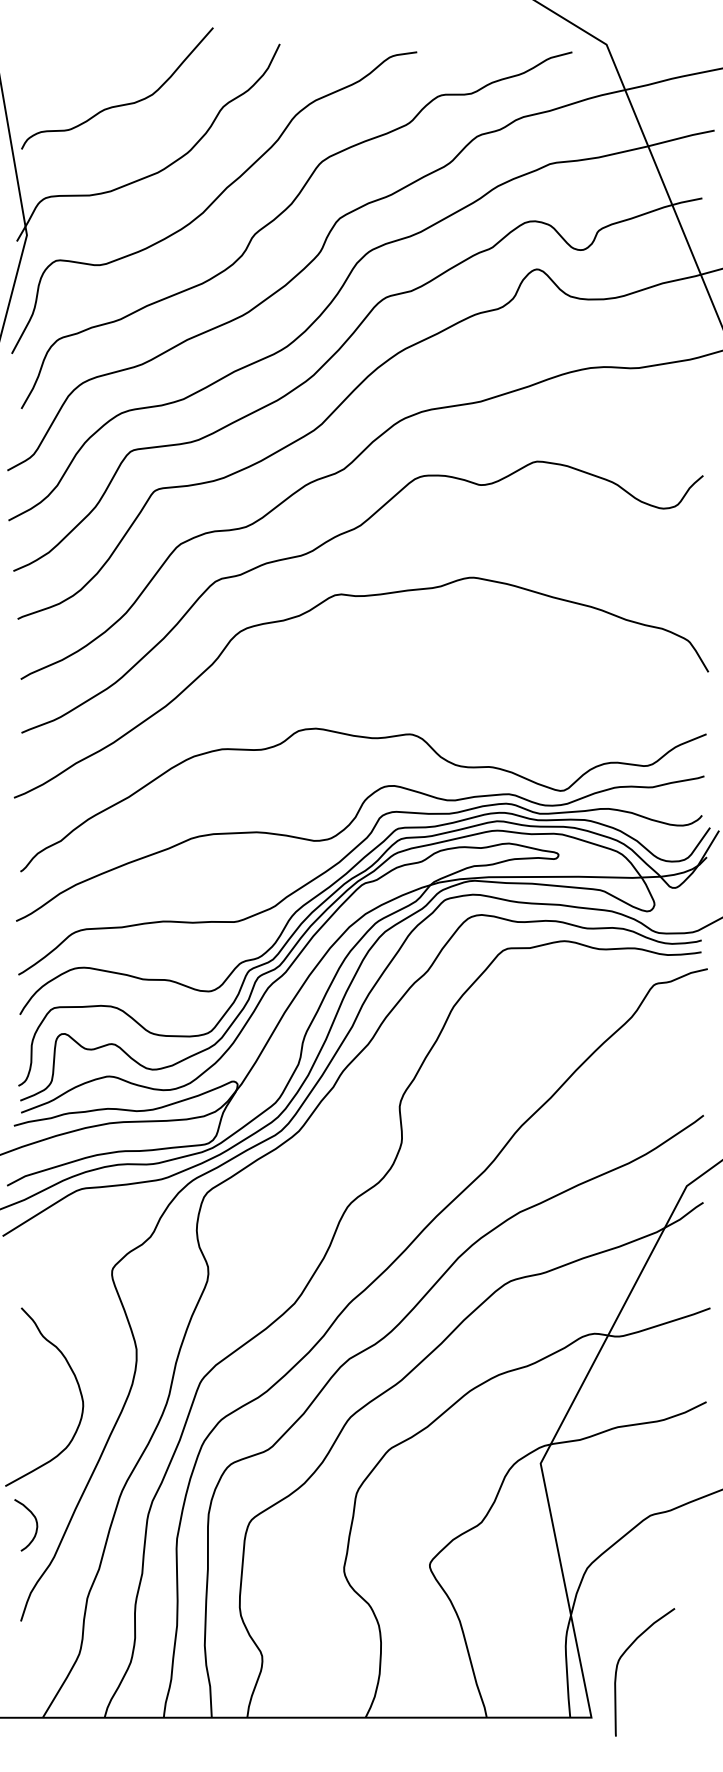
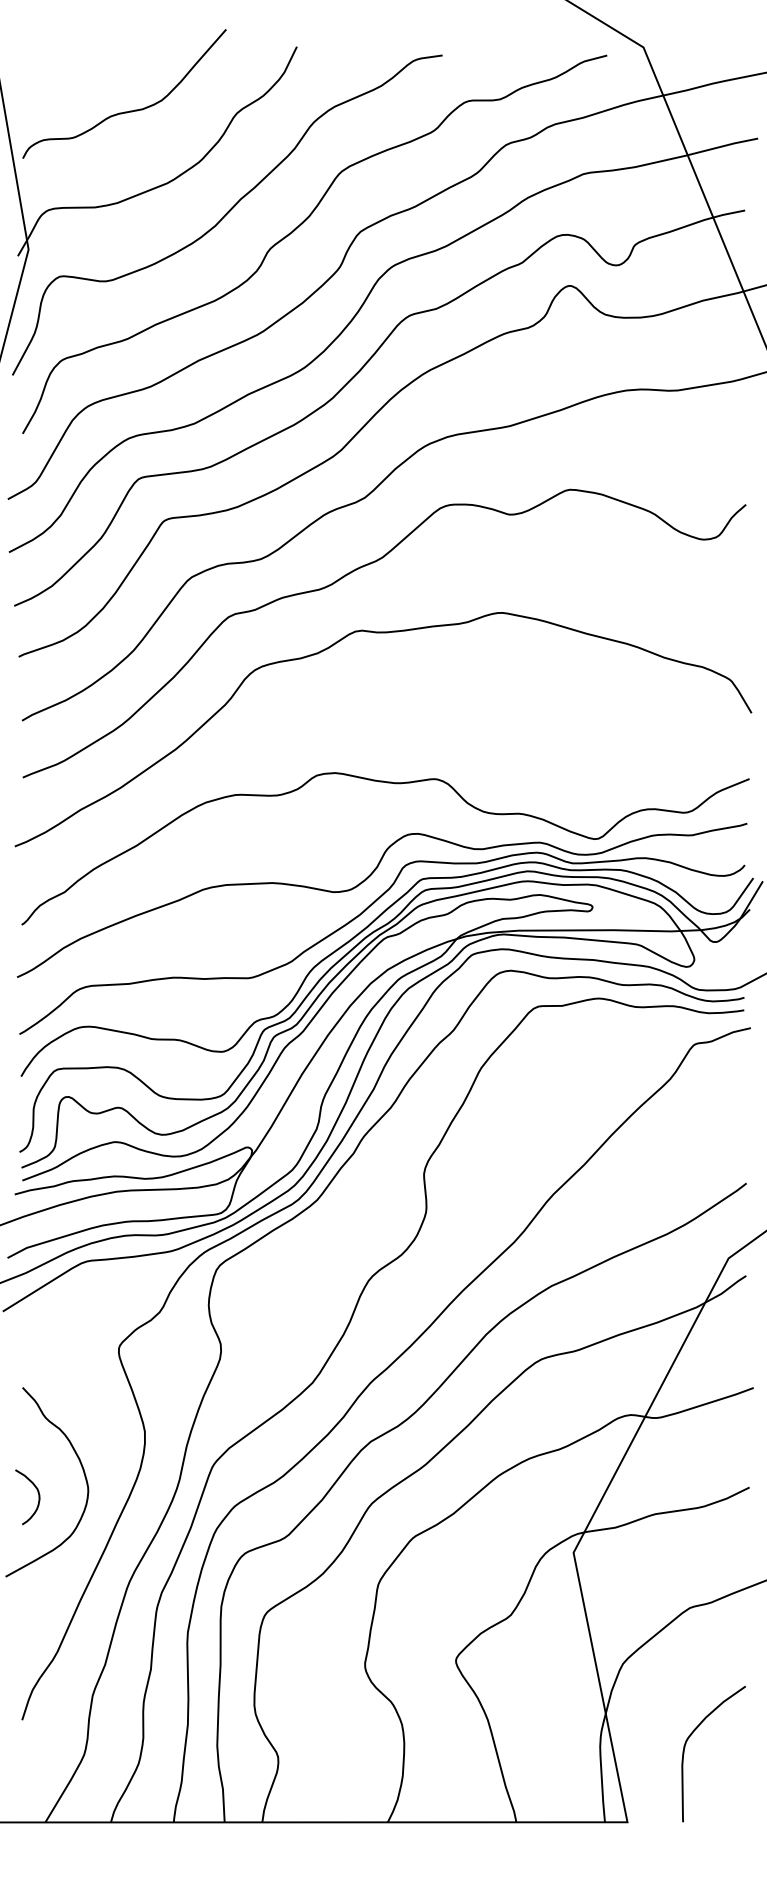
curve: (35, 1521) -> (37, 1493), moved
curve: (624, 1654) -> (692, 1735), moved

